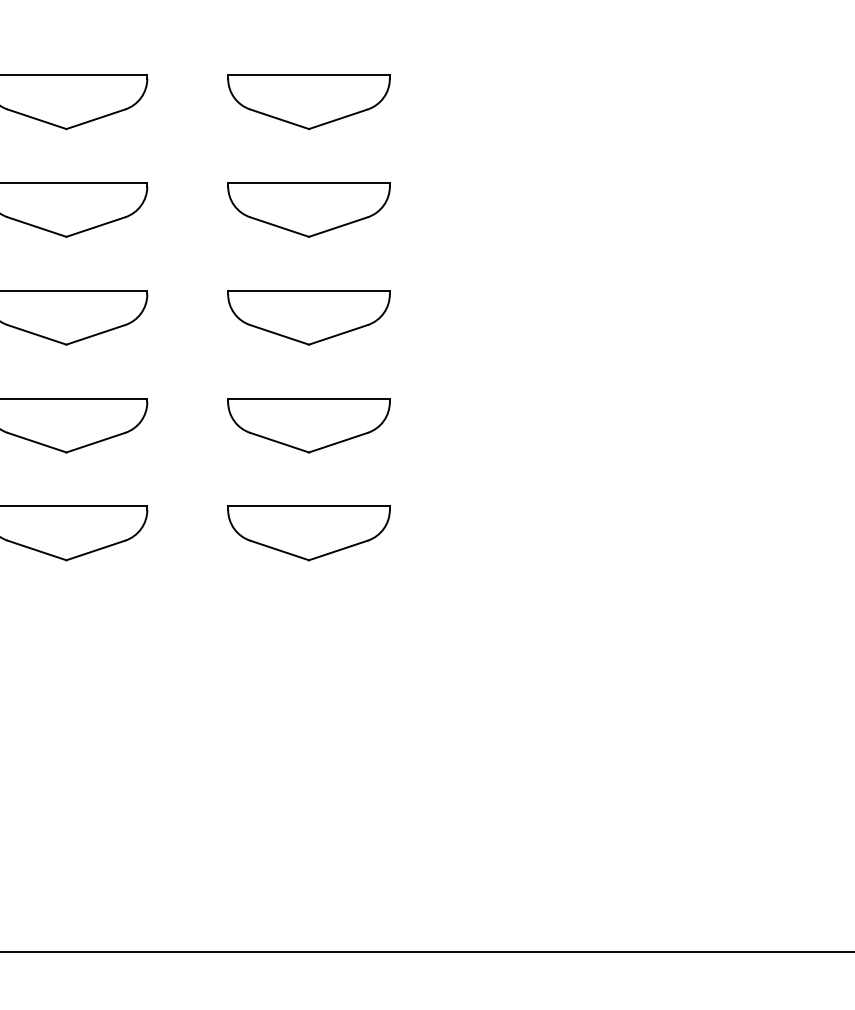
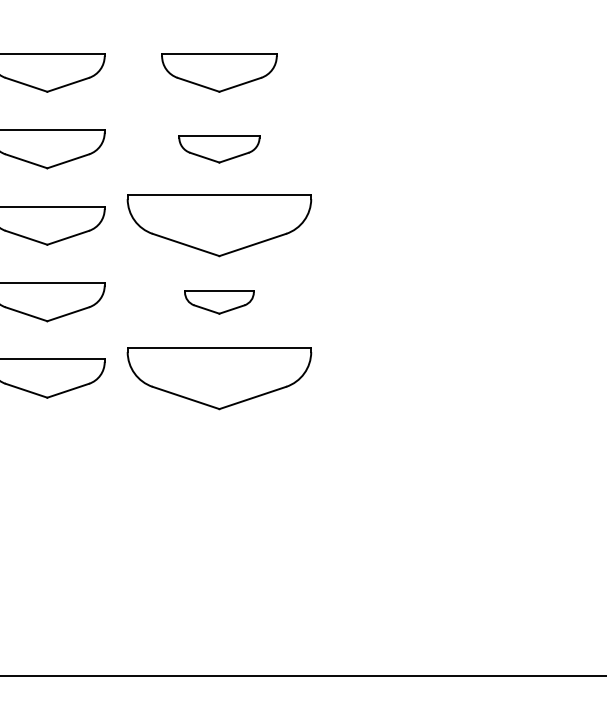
part: (308, 209) -> (219, 148), size x0.7
part: (308, 317) -> (219, 225), size x1.6
part: (308, 425) -> (219, 302), size x0.6
part: (308, 533) -> (219, 378), size x1.6

